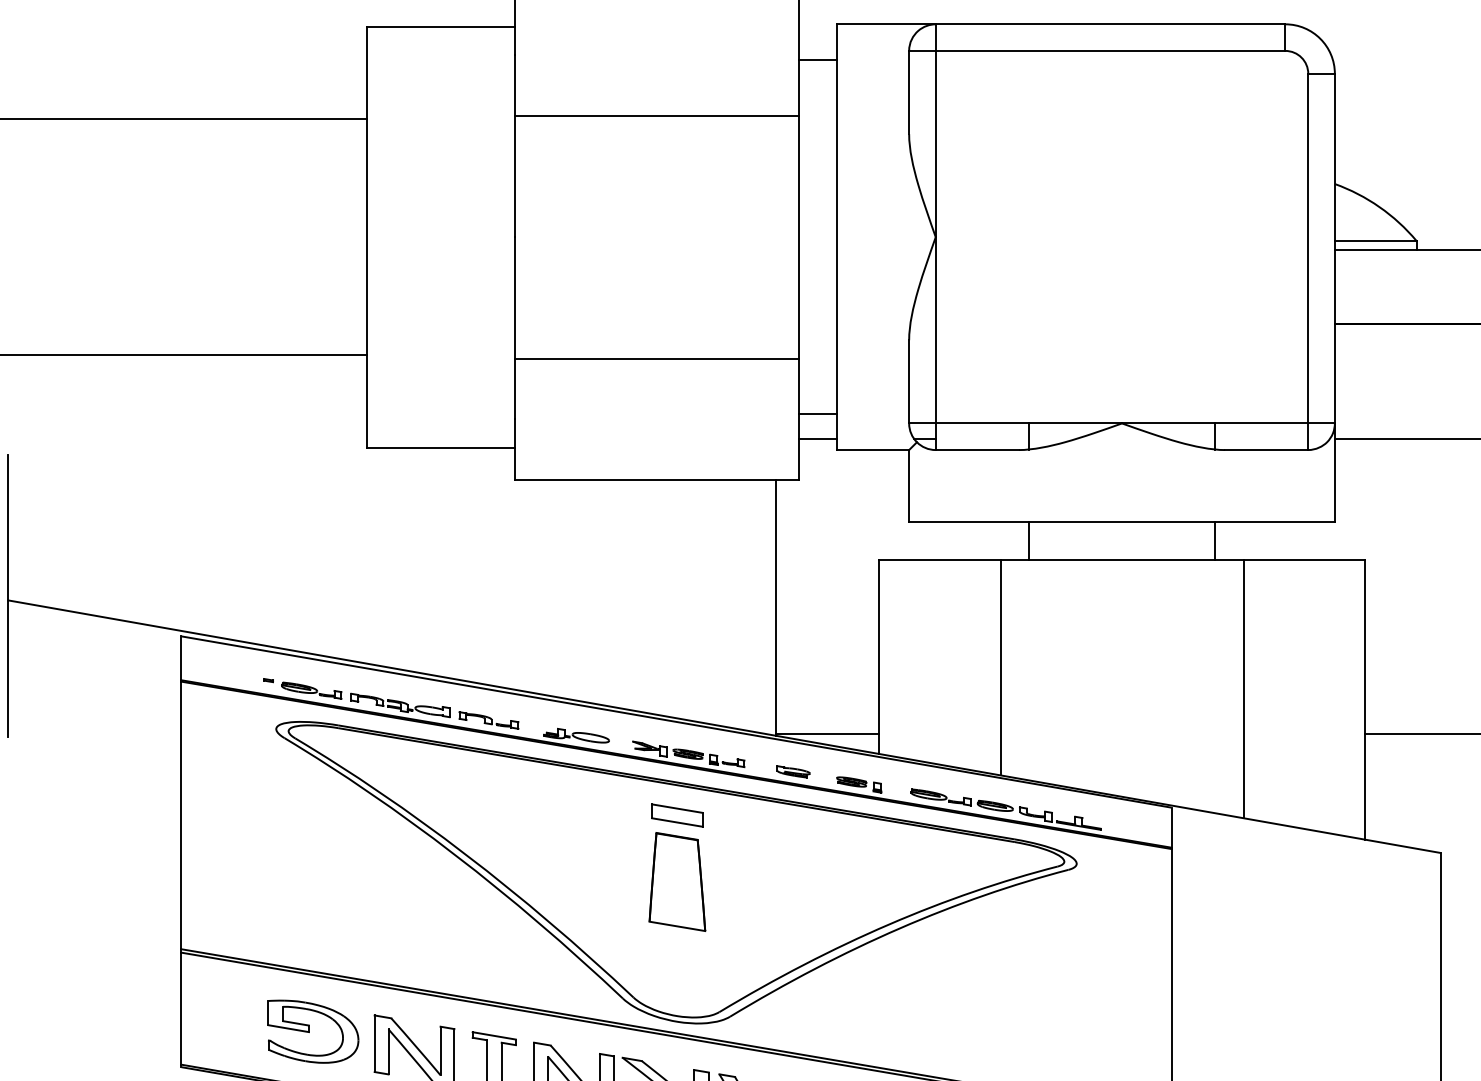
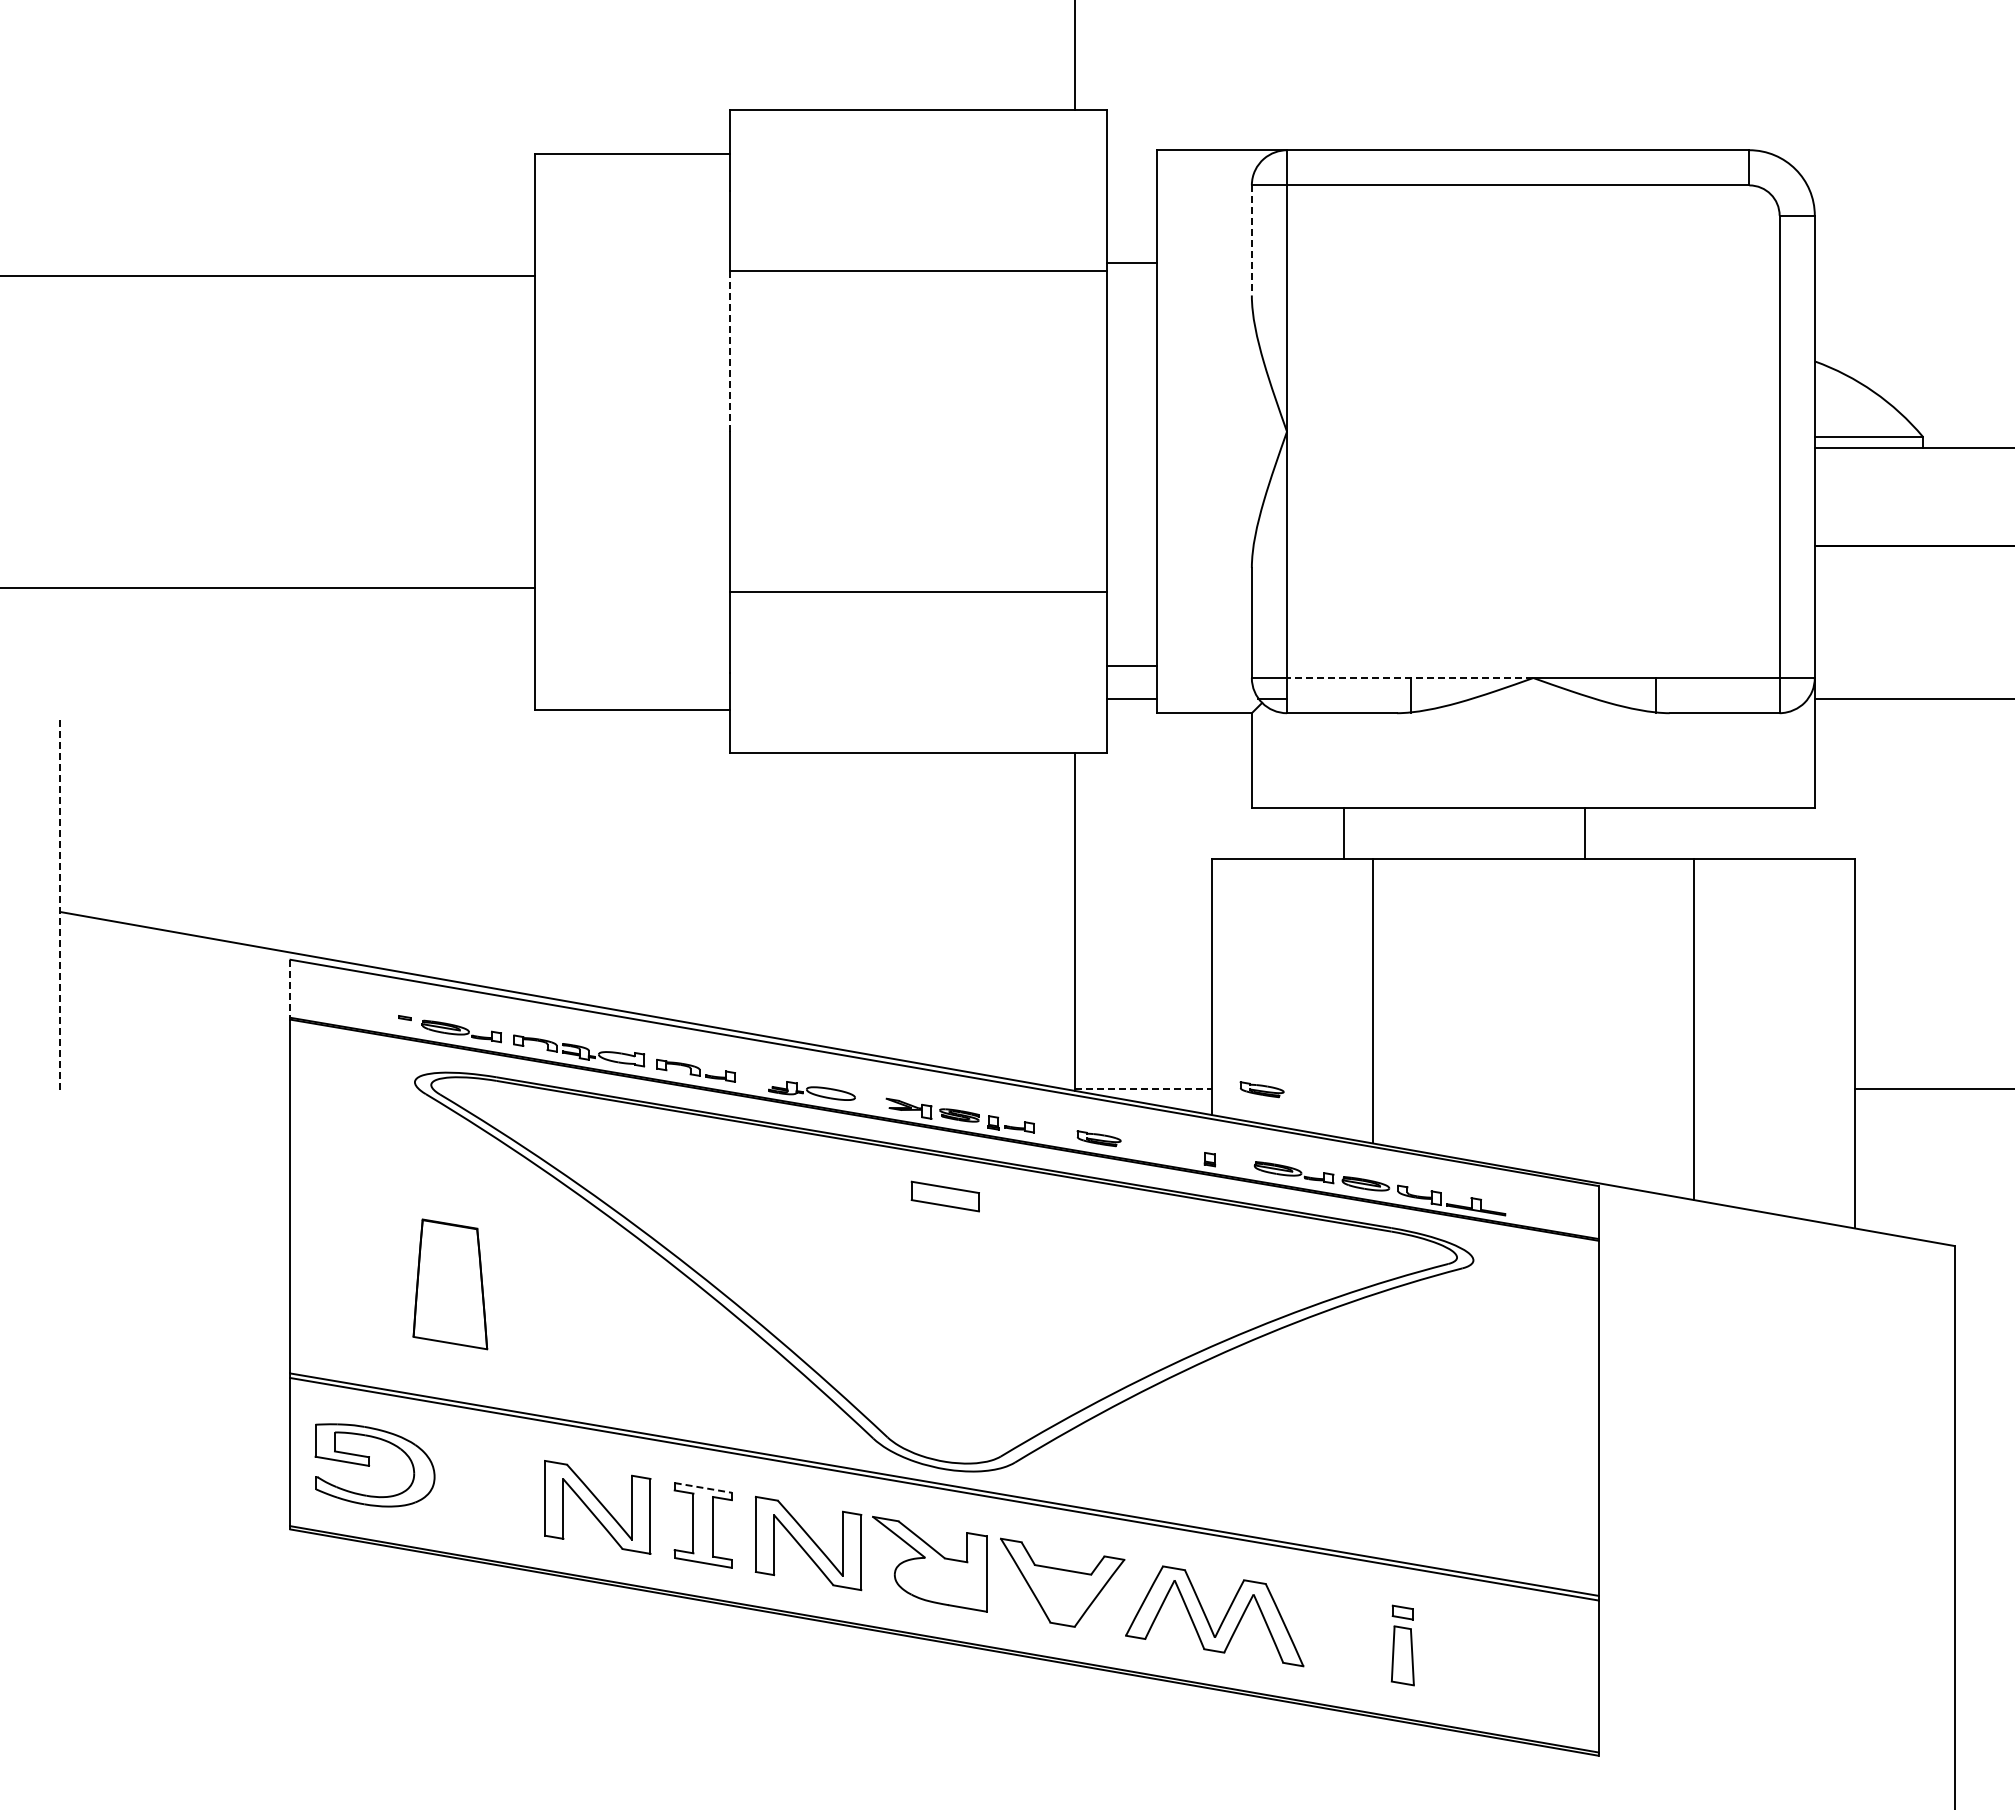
line: (818, 60) -> (1131, 262), moved
line: (908, 92) -> (1251, 240), solid -> dashed
line: (514, 176) -> (730, 351), solid -> dashed
line: (1028, 423) -> (1409, 678), solid -> dashed
line: (1029, 541) -> (1343, 833), moved
line: (1215, 541) -> (1585, 833), moved
line: (8, 596) -> (60, 906), solid -> dashed
line: (181, 658) -> (289, 989), solid -> dashed
line: (827, 734) -> (1144, 1089), solid -> dashed
part: (916, 734) -> (1261, 1089), added
part: (851, 782) -> (1175, 1152), removed
part: (677, 882) -> (450, 1284), moved
part: (313, 1031) -> (374, 1465), moved
line: (494, 1035) -> (703, 1487), solid -> dashed

